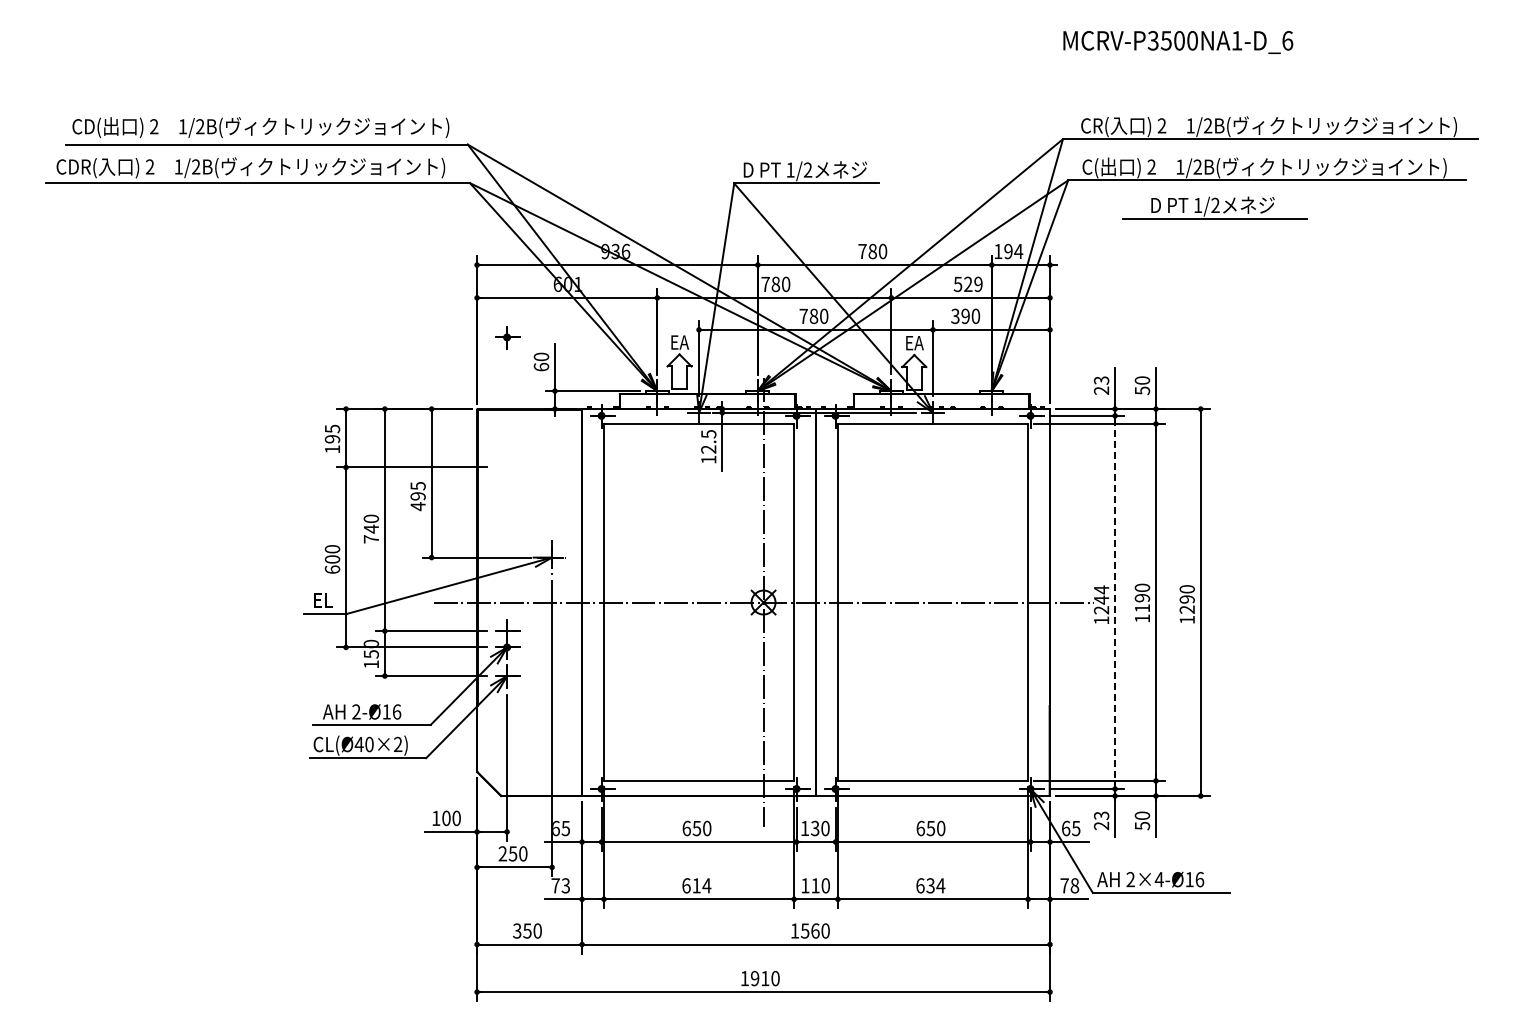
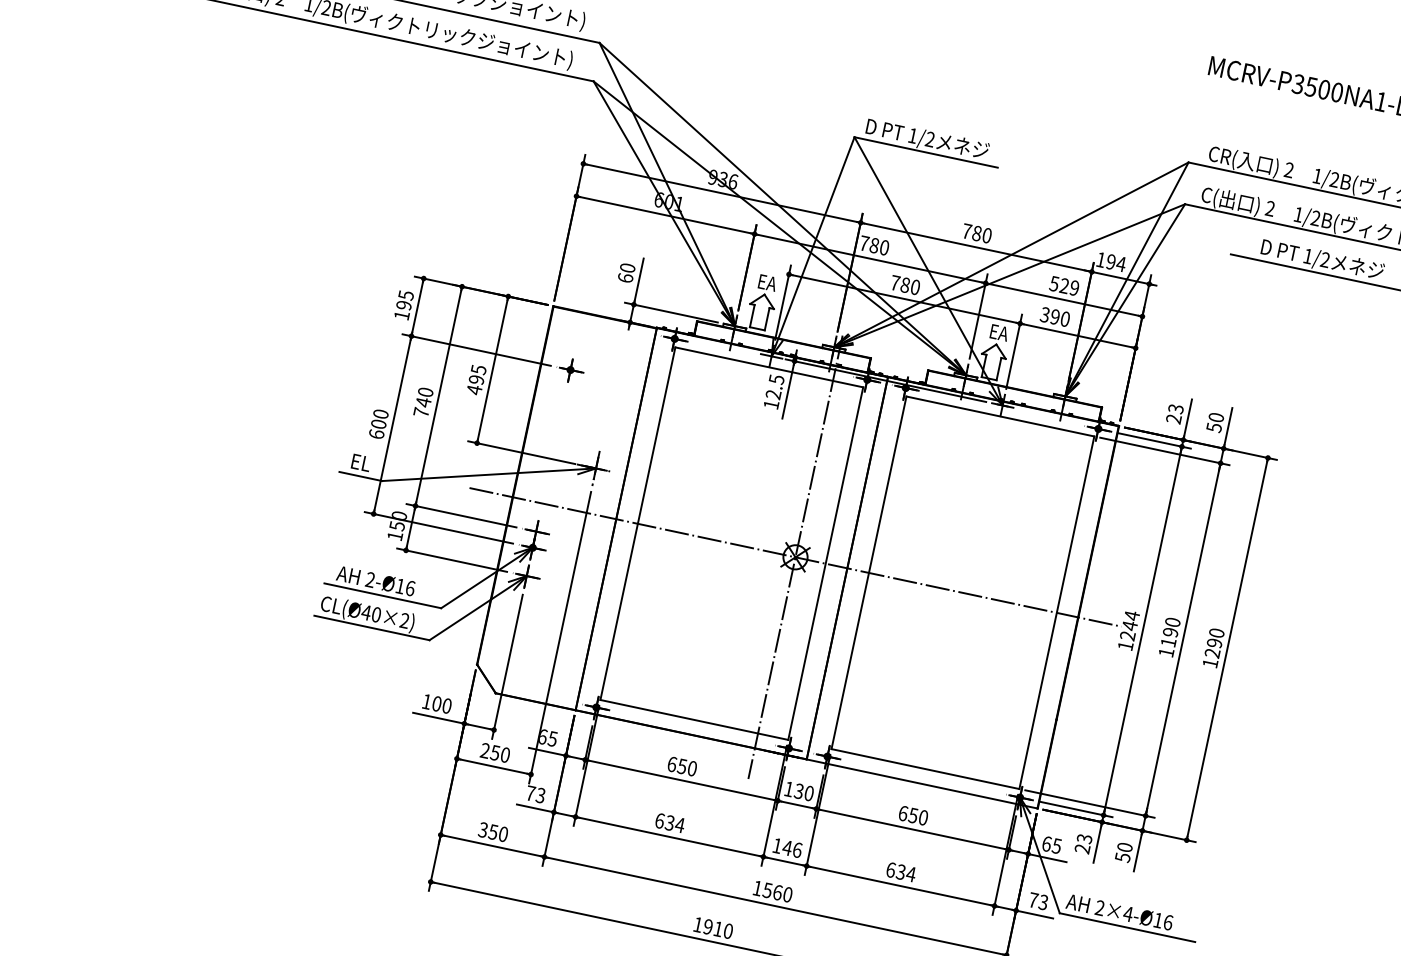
part: (507, 337) -> (570, 370), moved
line: (1115, 602) -> (1143, 631), dashed -> solid
text: (696, 885) -> (669, 822), 614 -> 634
text: (820, 885) -> (792, 848), 110 -> 146
text: (1074, 885) -> (1043, 902), 78 -> 73

